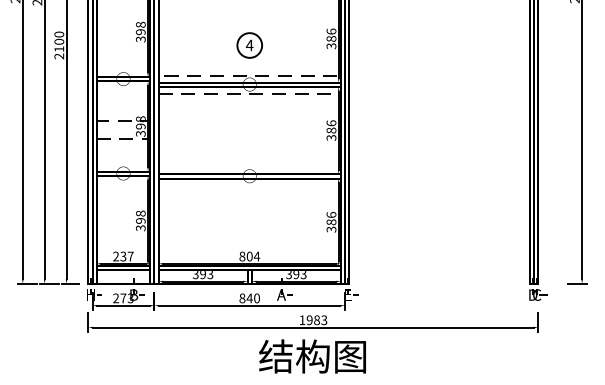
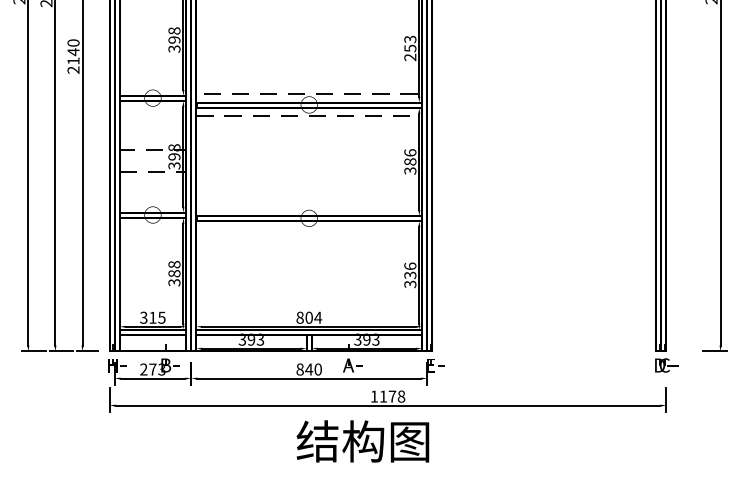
text: (331, 38) -> (410, 48), 386 -> 253
text: (59, 42) -> (73, 52), 2100 -> 2140
part: (249, 45) -> (309, 56), removed
text: (140, 220) -> (174, 273), 398 -> 388
text: (331, 222) -> (410, 275), 386 -> 336
text: (123, 256) -> (152, 317), 237 -> 315
text: (317, 320) -> (392, 396), 1983 -> 1178
text: (312, 356) -> (362, 441), moved

